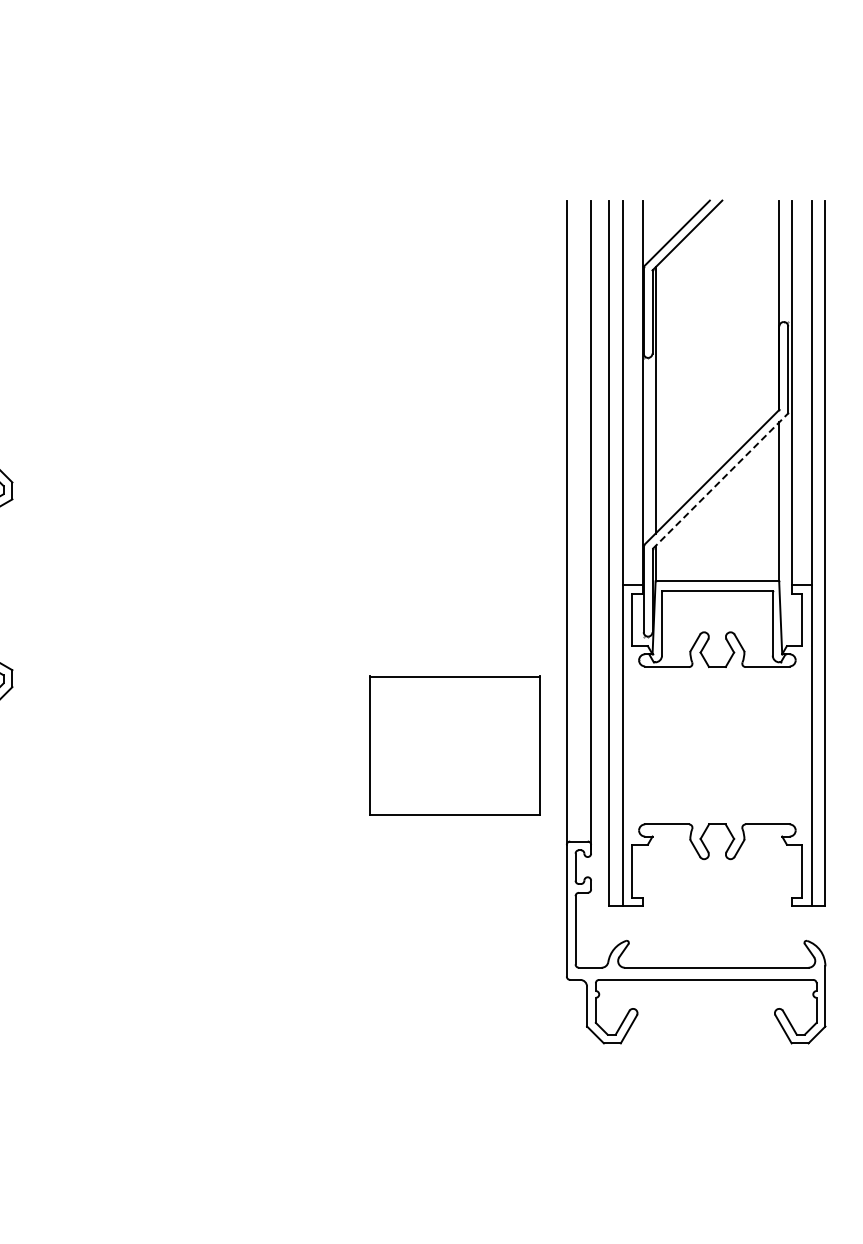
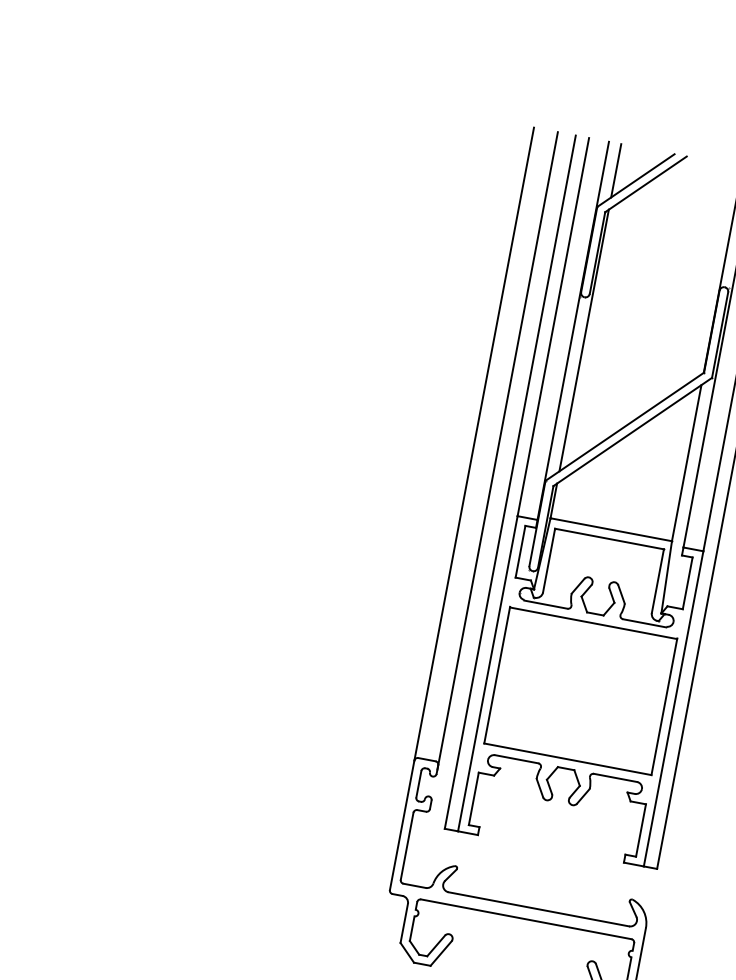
line: (655, 227) -> (616, 170), added
line: (720, 481) -> (632, 432), dashed -> solid
part: (454, 745) -> (579, 690), moved

